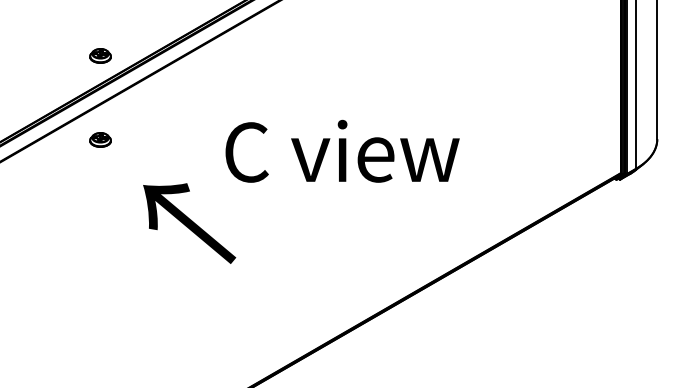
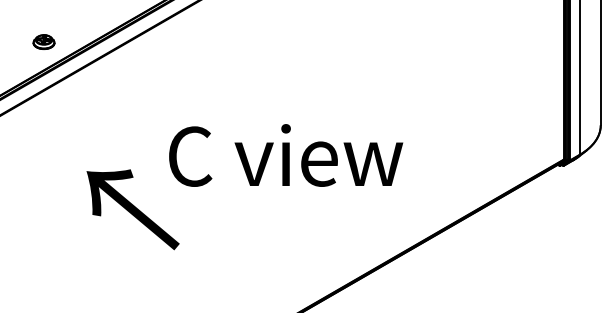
part: (100, 139) -> (43, 125), removed
text: (342, 150) -> (285, 154), moved

